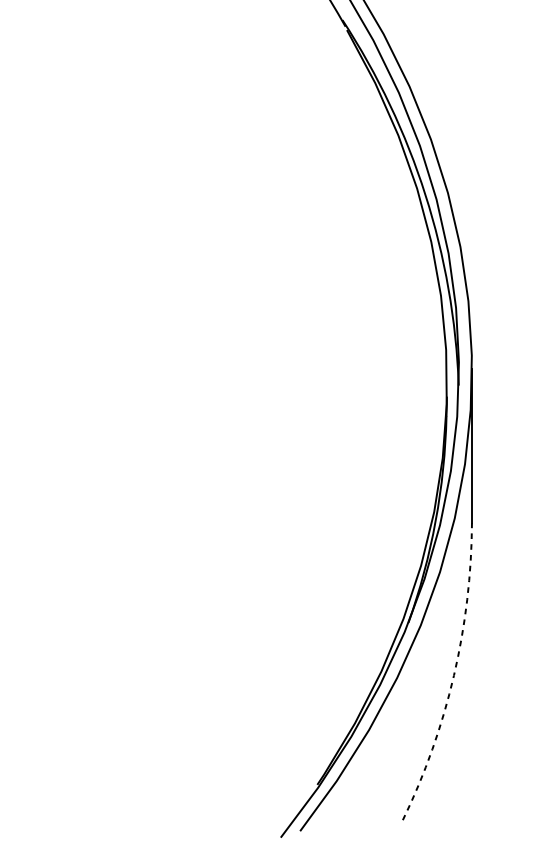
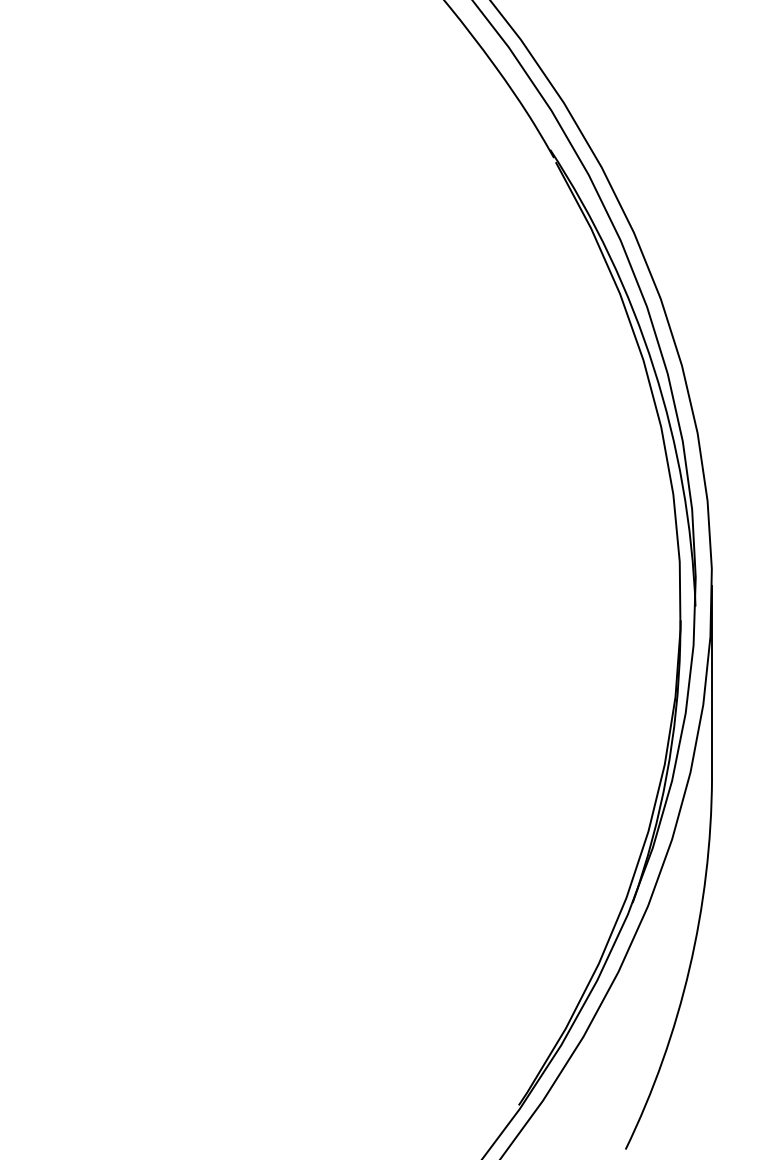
arc: (453, 675) -> (689, 968), dashed -> solid

